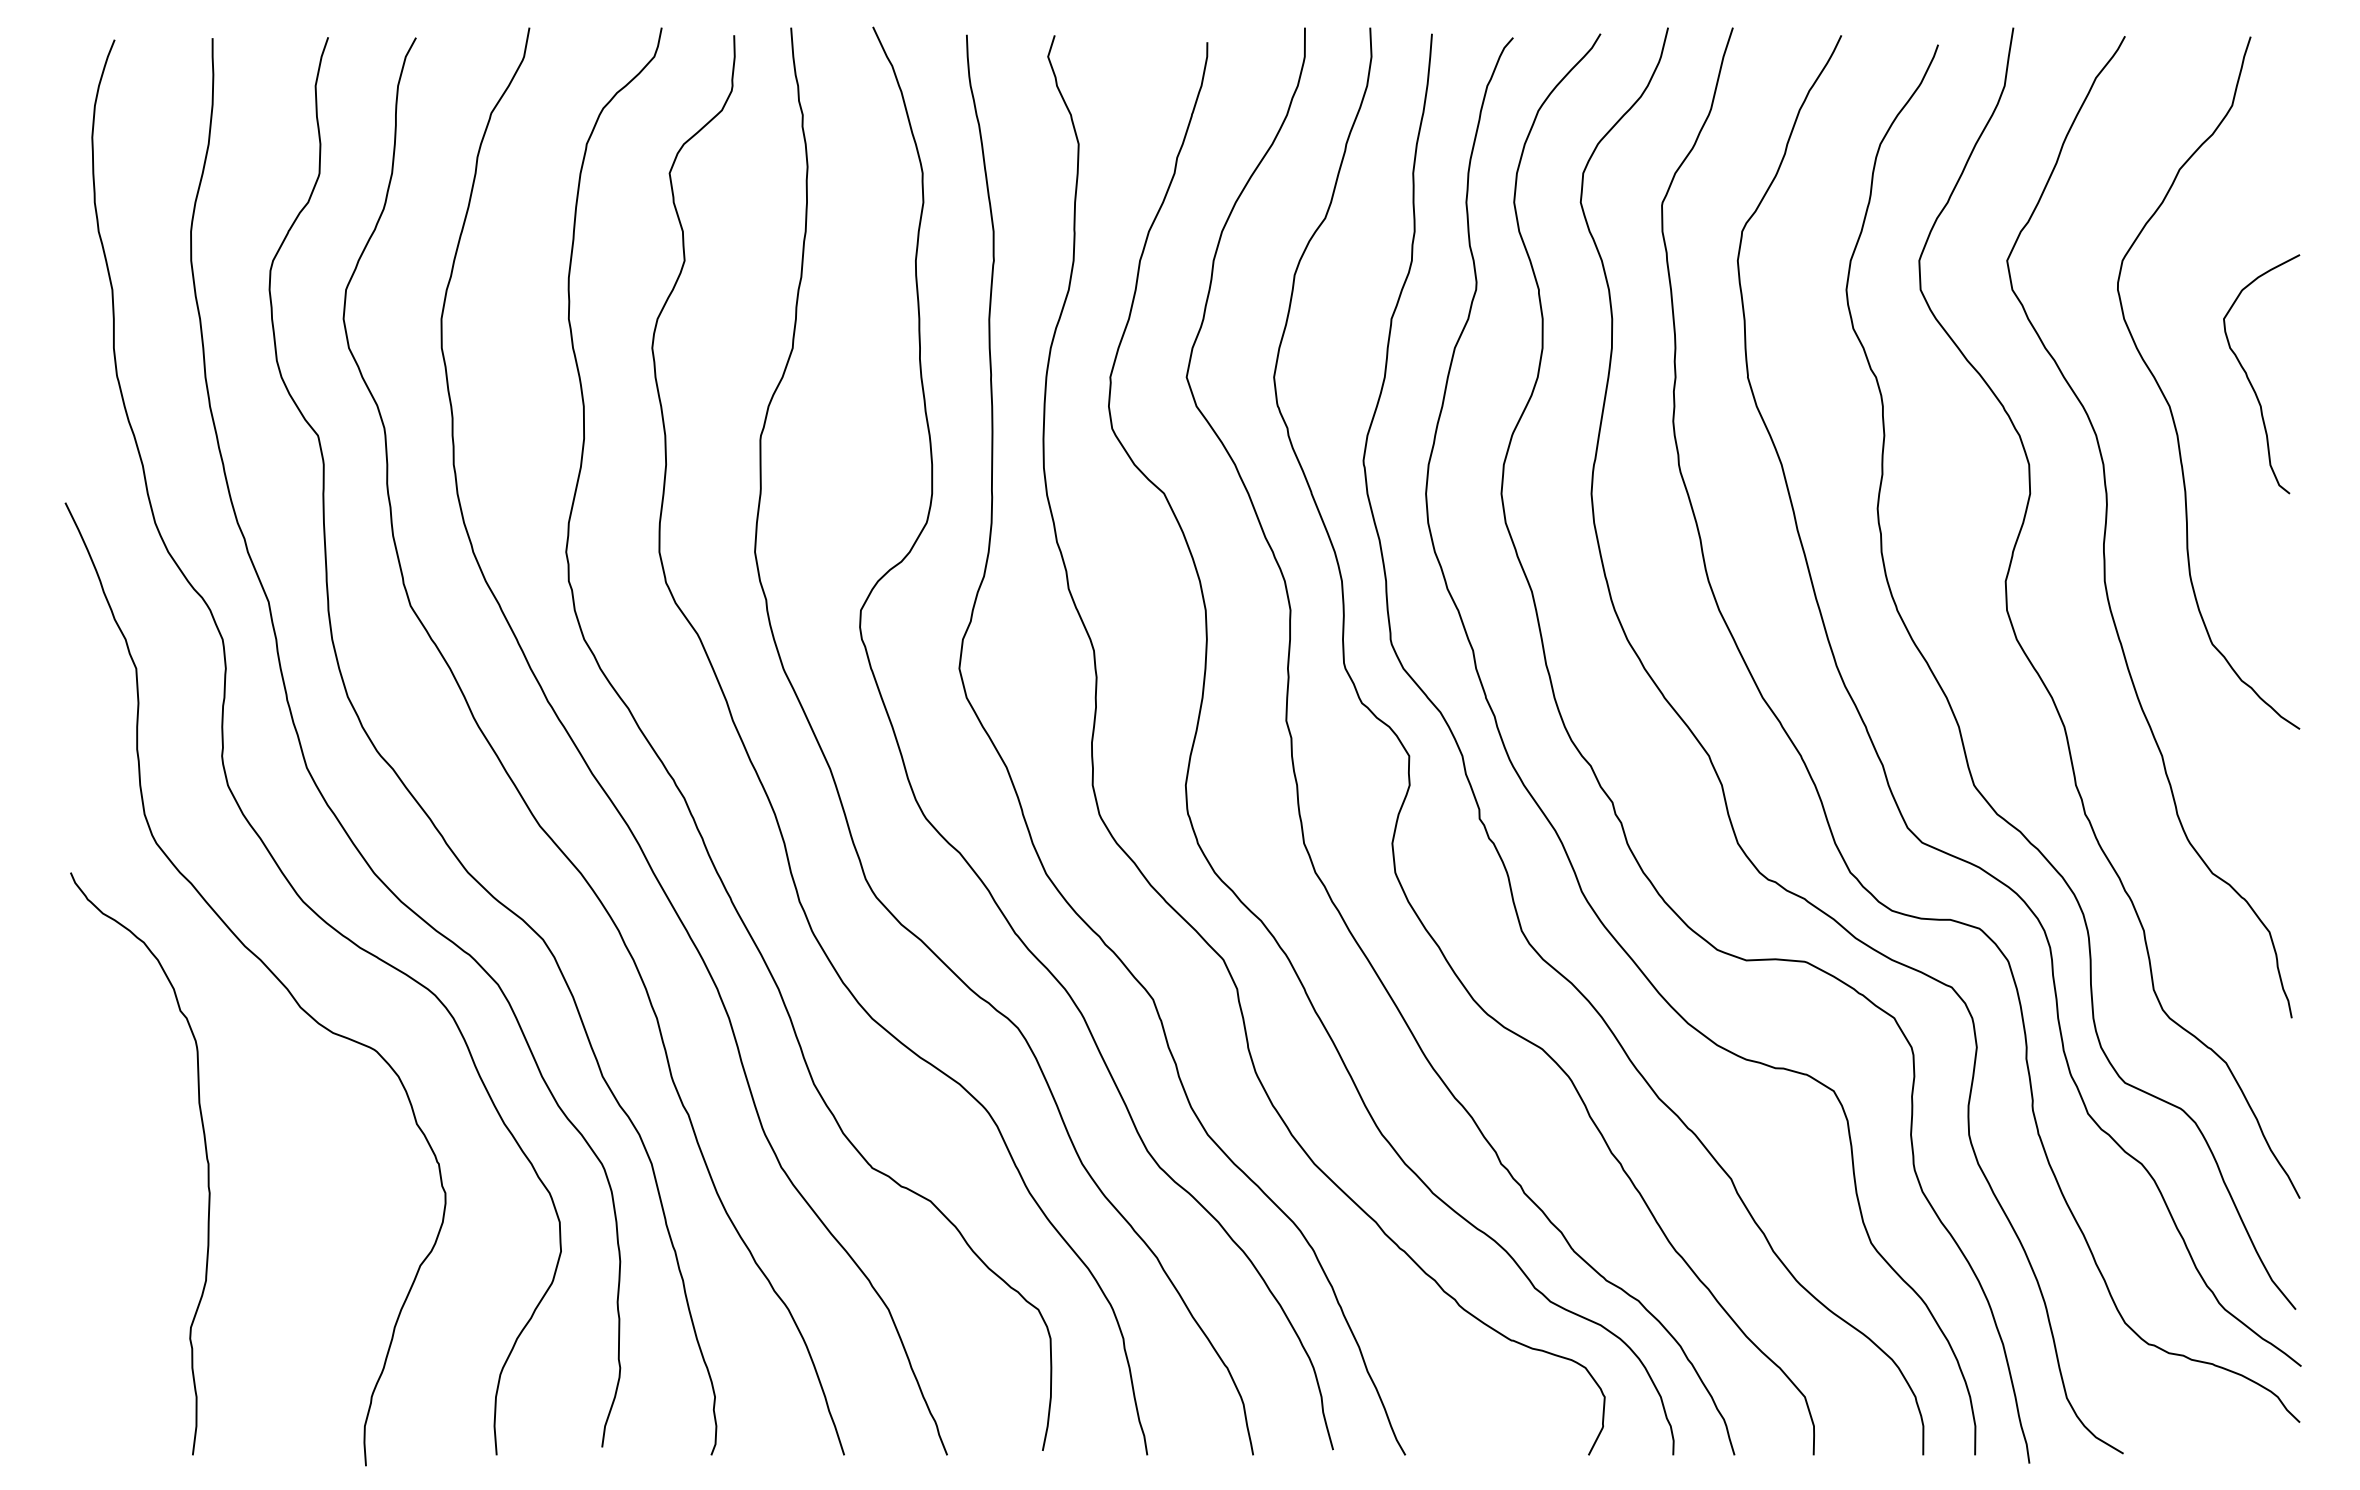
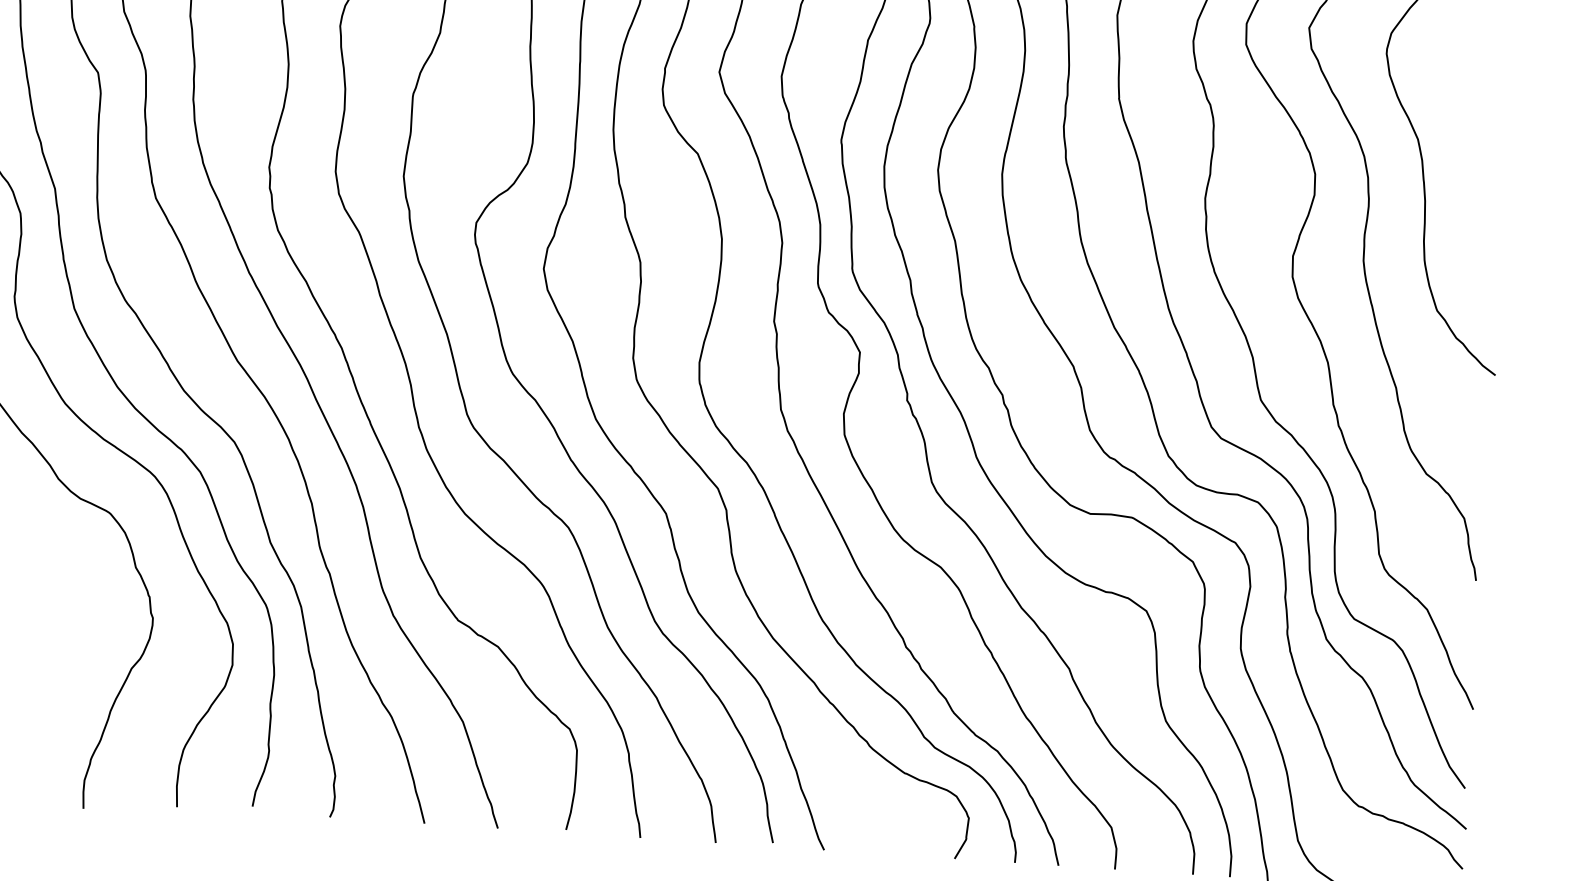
curve: (2250, 380) -> (1476, 124), removed

